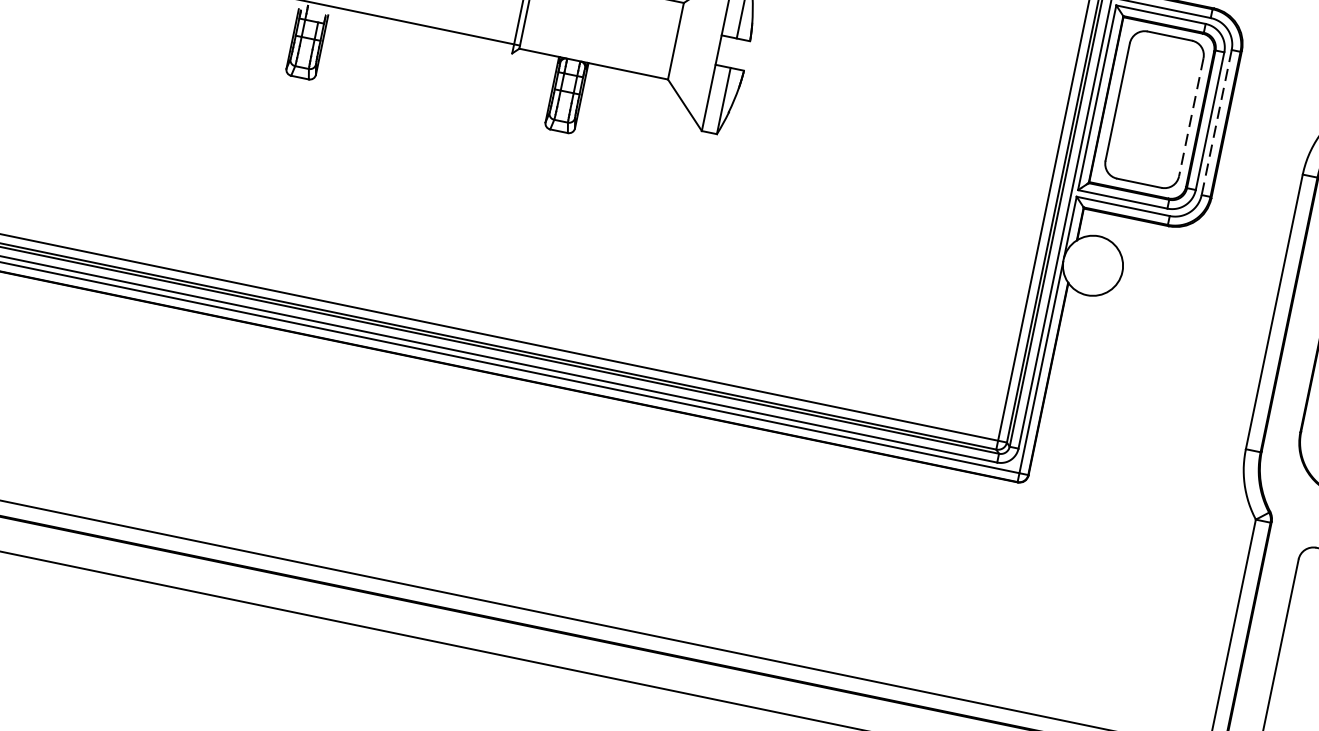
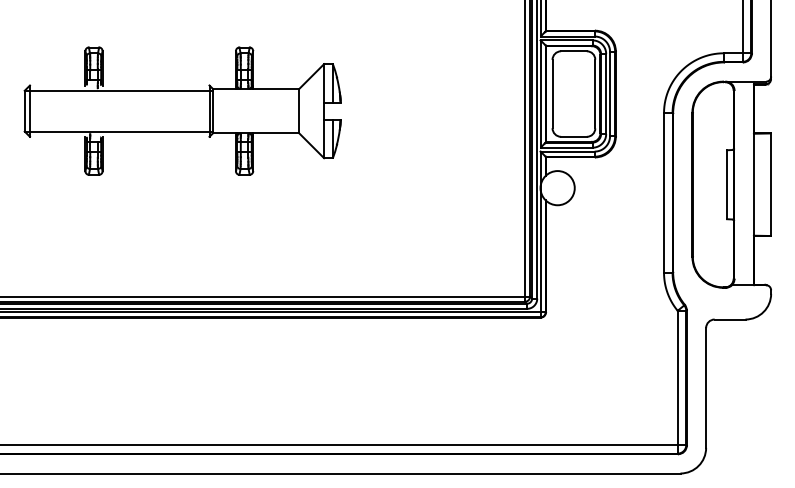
line: (1191, 118) -> (595, 94), dashed -> solid
line: (1217, 123) -> (610, 94), dashed -> solid

